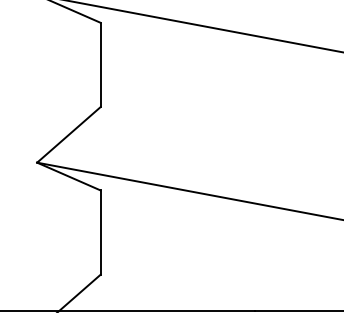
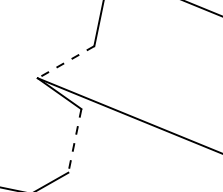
line: (68, 135) -> (65, 62), solid -> dashed
line: (100, 233) -> (74, 141), solid -> dashed

